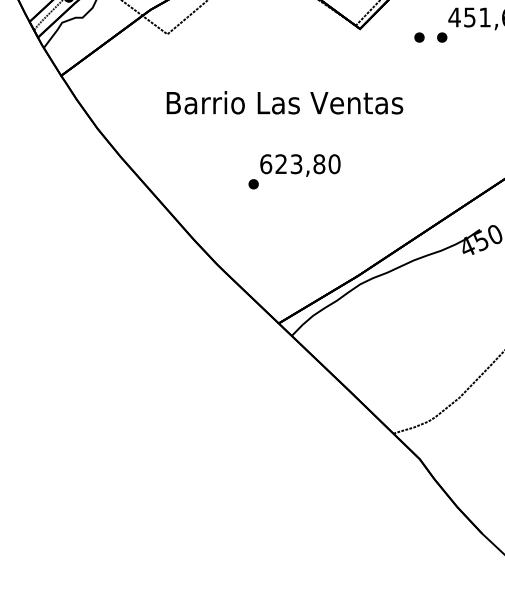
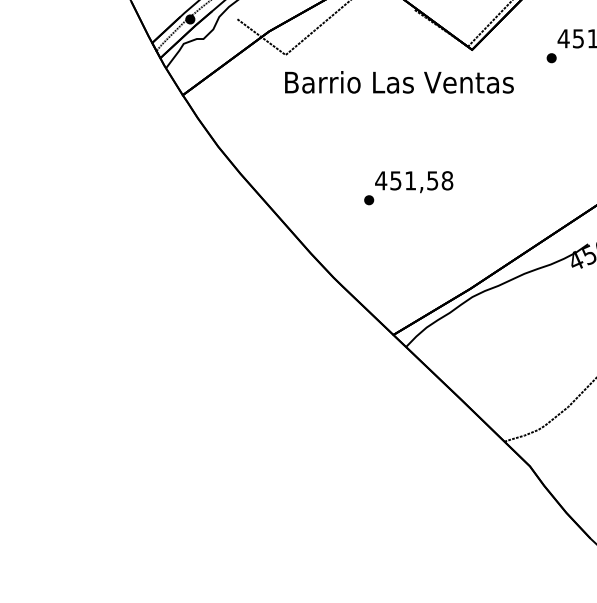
part: (419, 37) -> (529, 58), removed
text: (285, 102) -> (399, 82), moved
text: (300, 163) -> (414, 180), 623,80 -> 451,58

